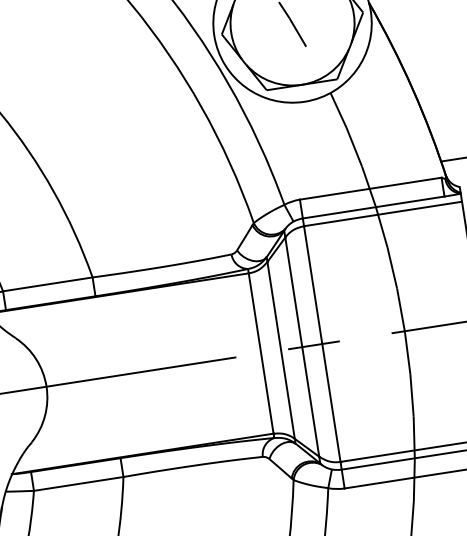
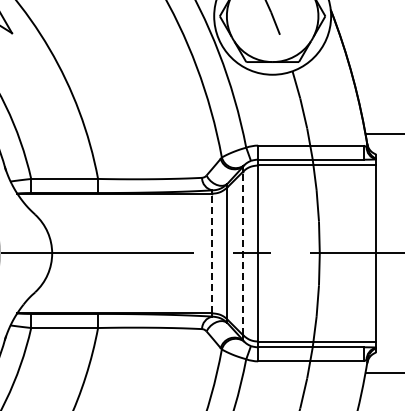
line: (302, 347) -> (243, 253), solid -> dashed
line: (261, 353) -> (212, 253), solid -> dashed

